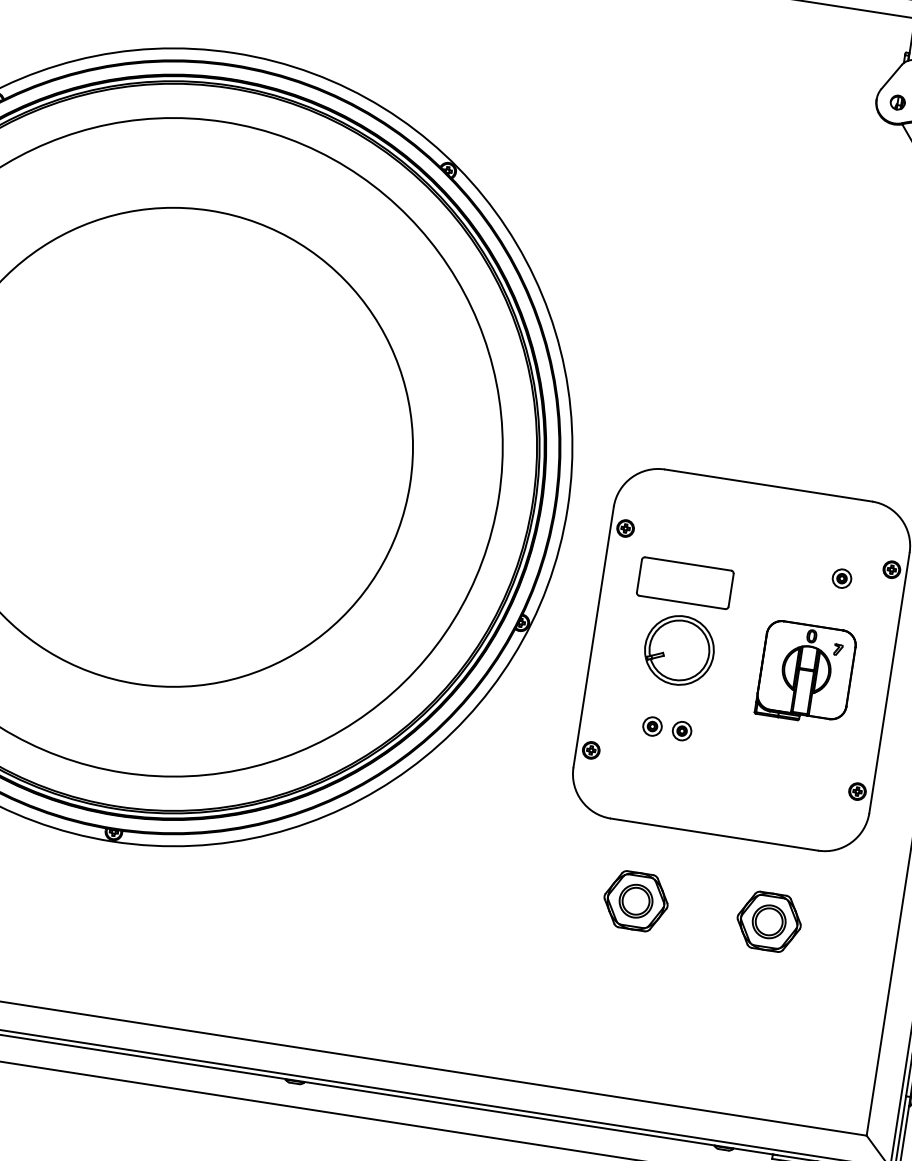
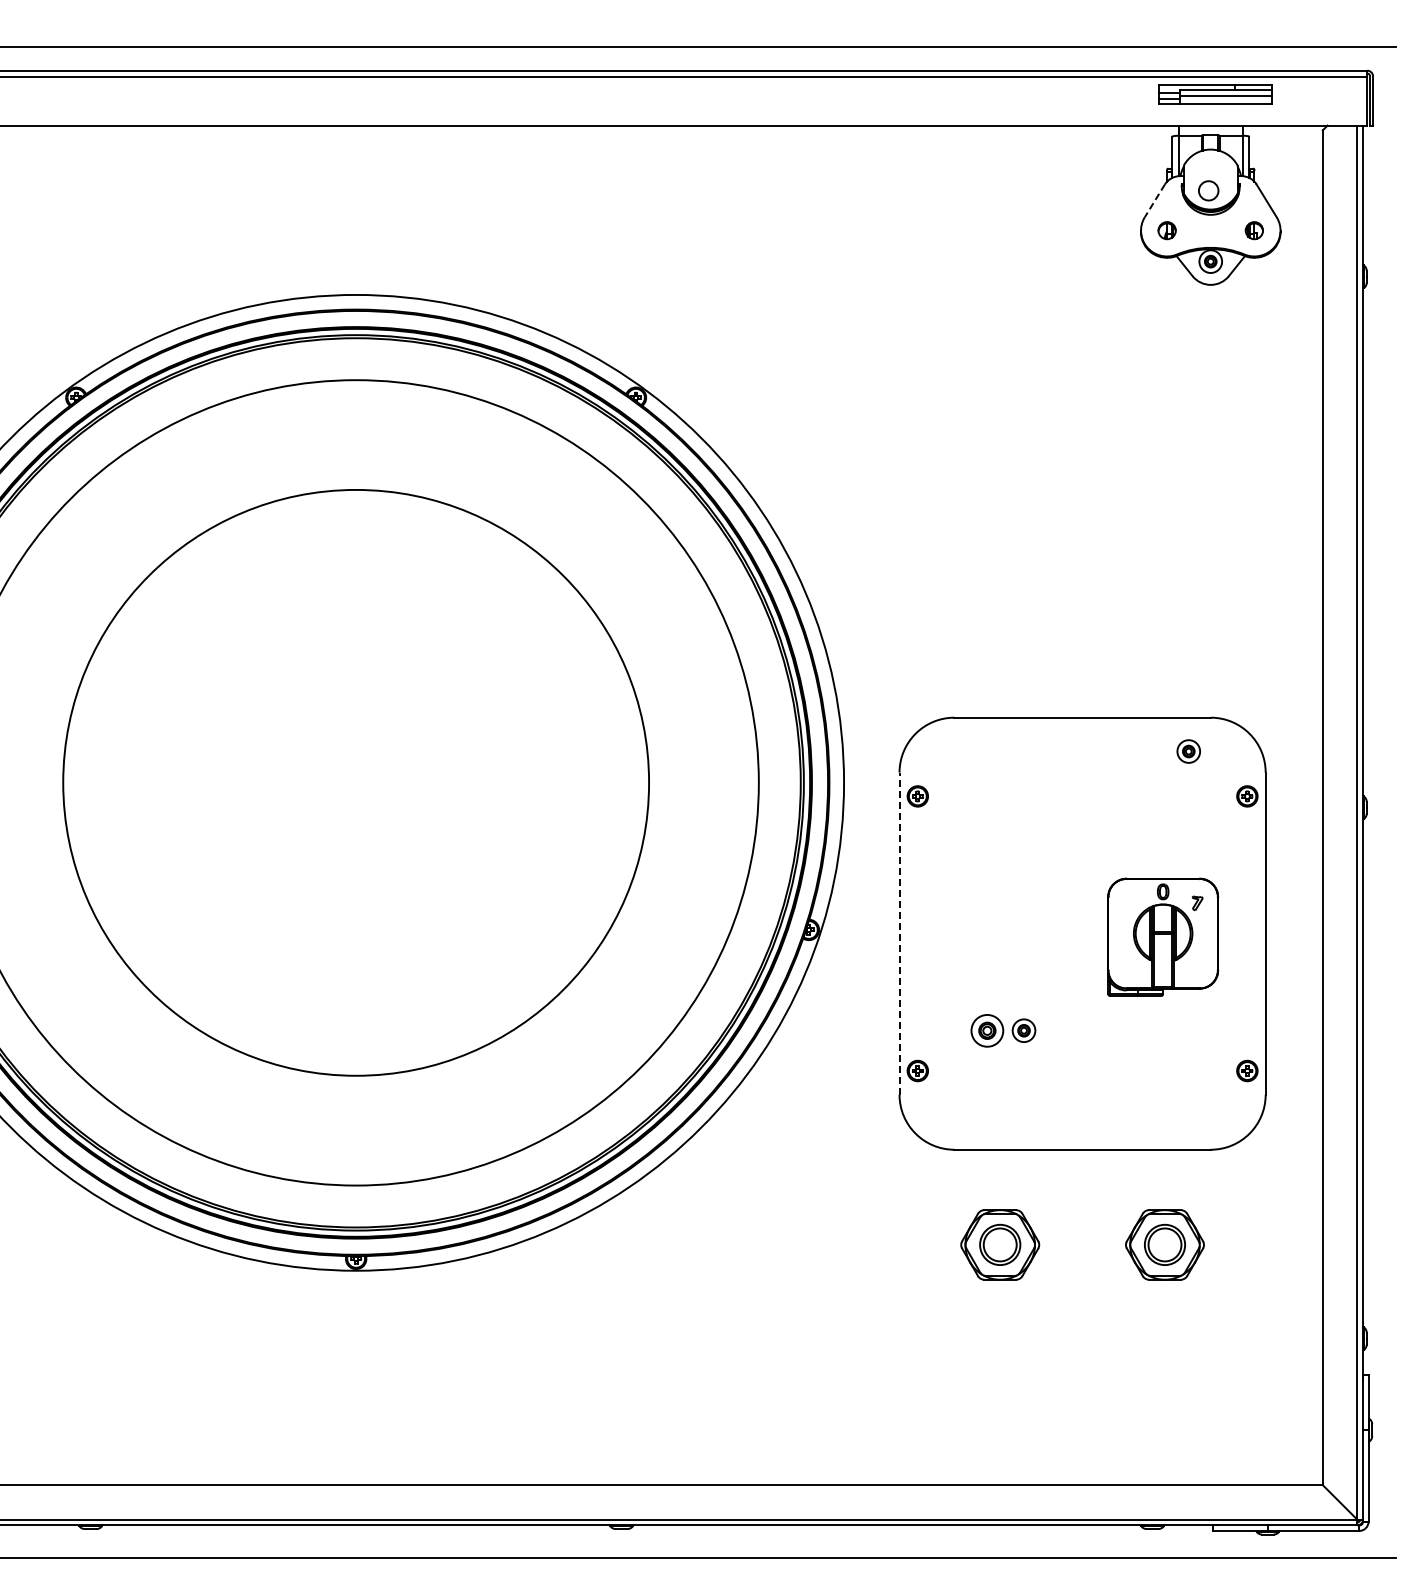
line: (891, 77) -> (1154, 201), solid -> dashed
part: (841, 578) -> (1188, 751), moved
part: (684, 582) -> (999, 850), removed
line: (593, 637) -> (899, 933), solid -> dashed
part: (679, 650) -> (1005, 933), removed
part: (652, 726) -> (987, 1030), size x1.4

